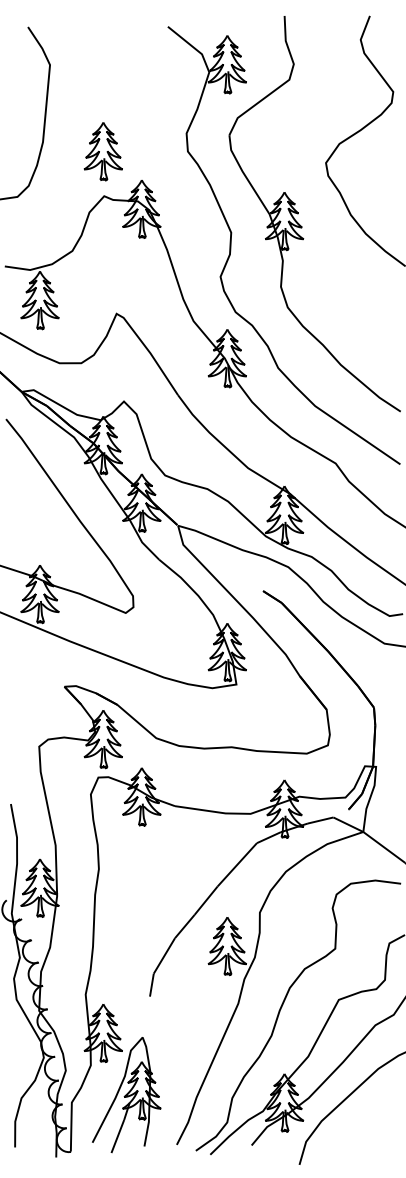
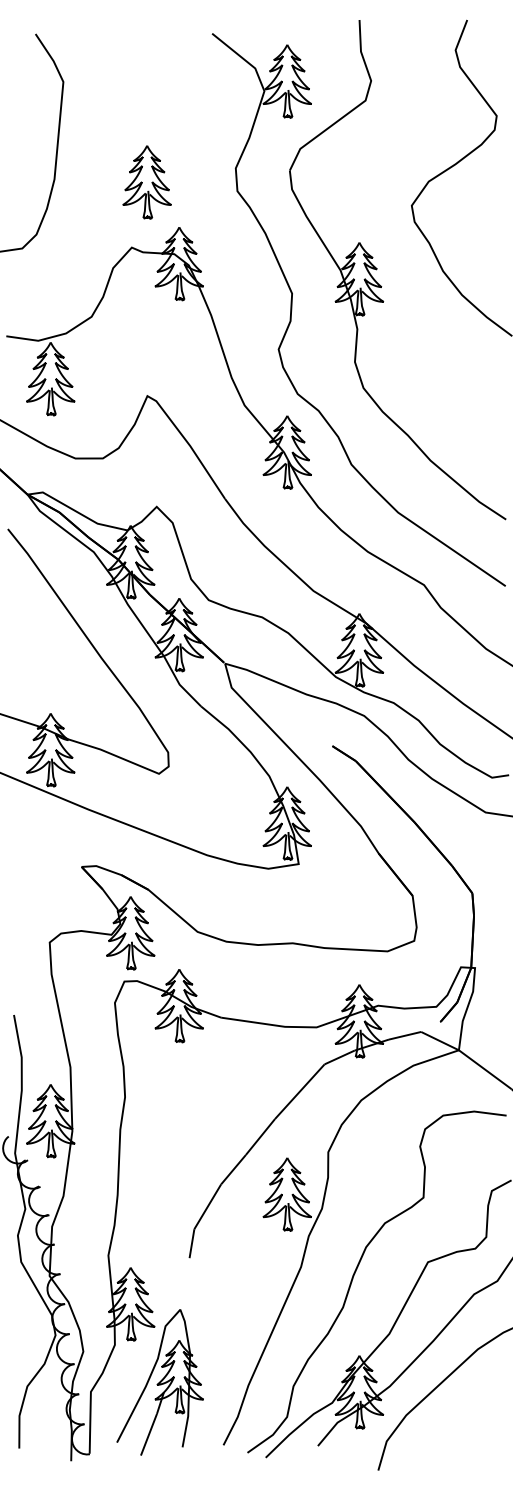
part: (102, 151) -> (146, 182), moved

